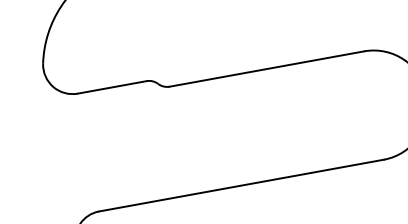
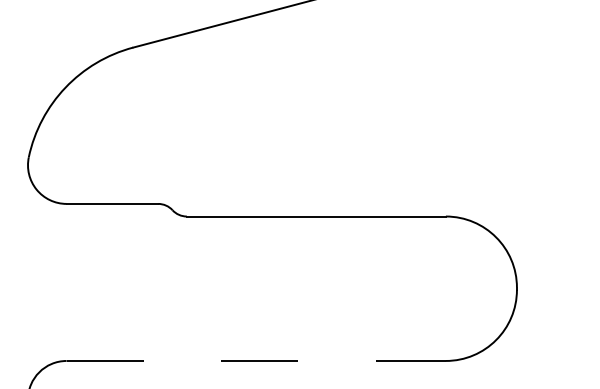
line: (241, 185) -> (256, 360), solid -> dashed

